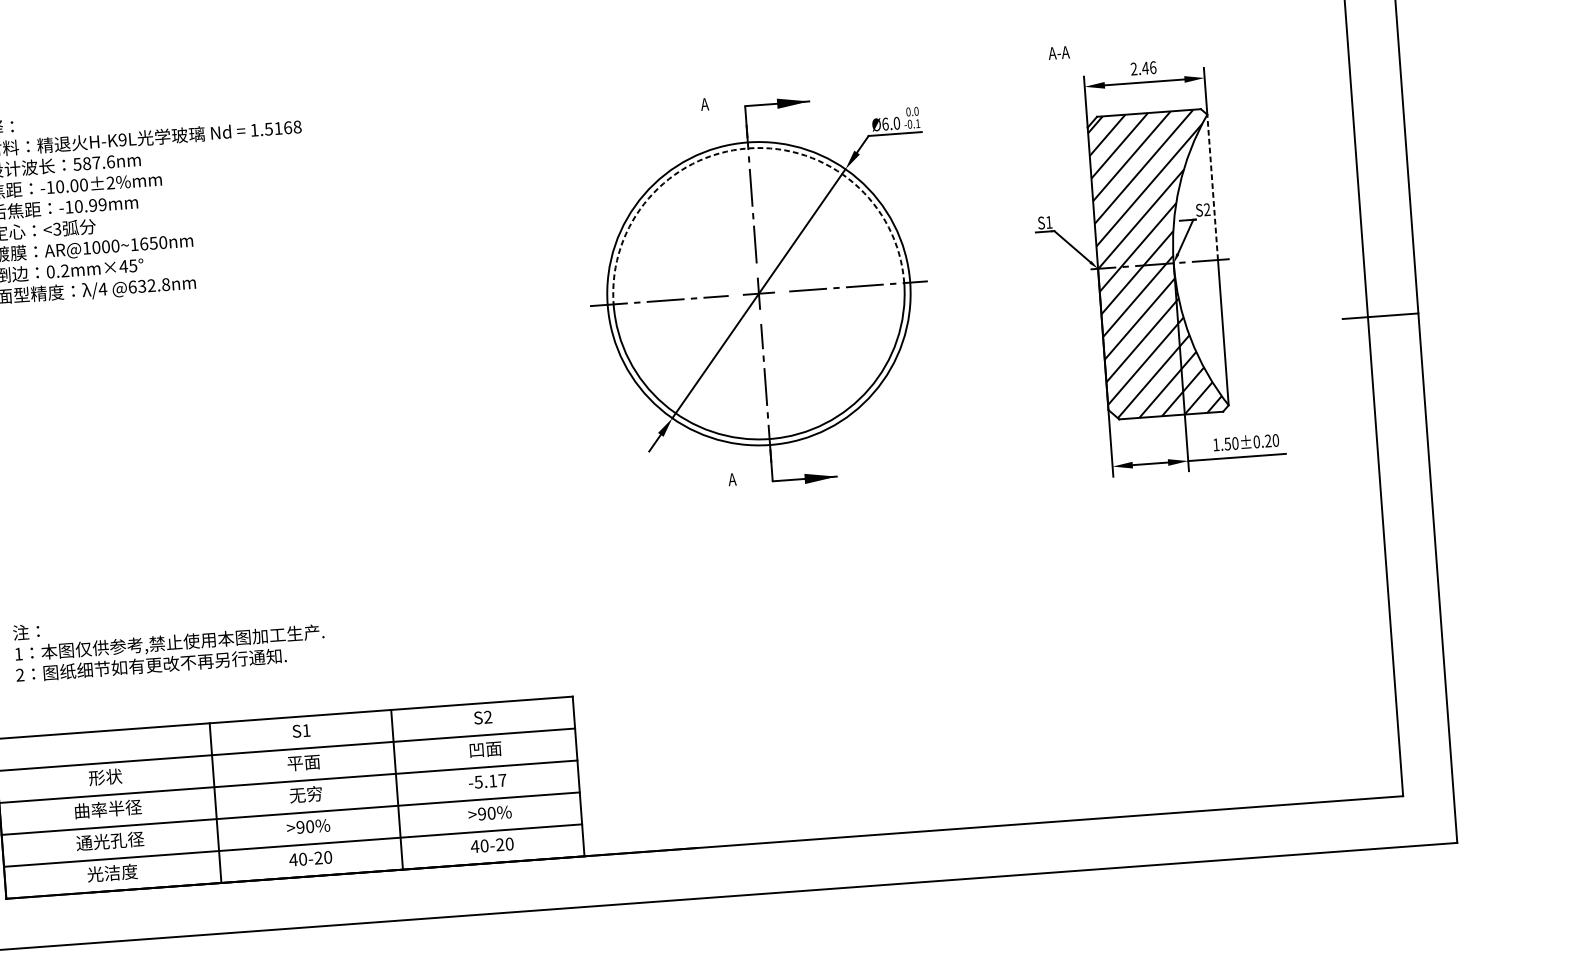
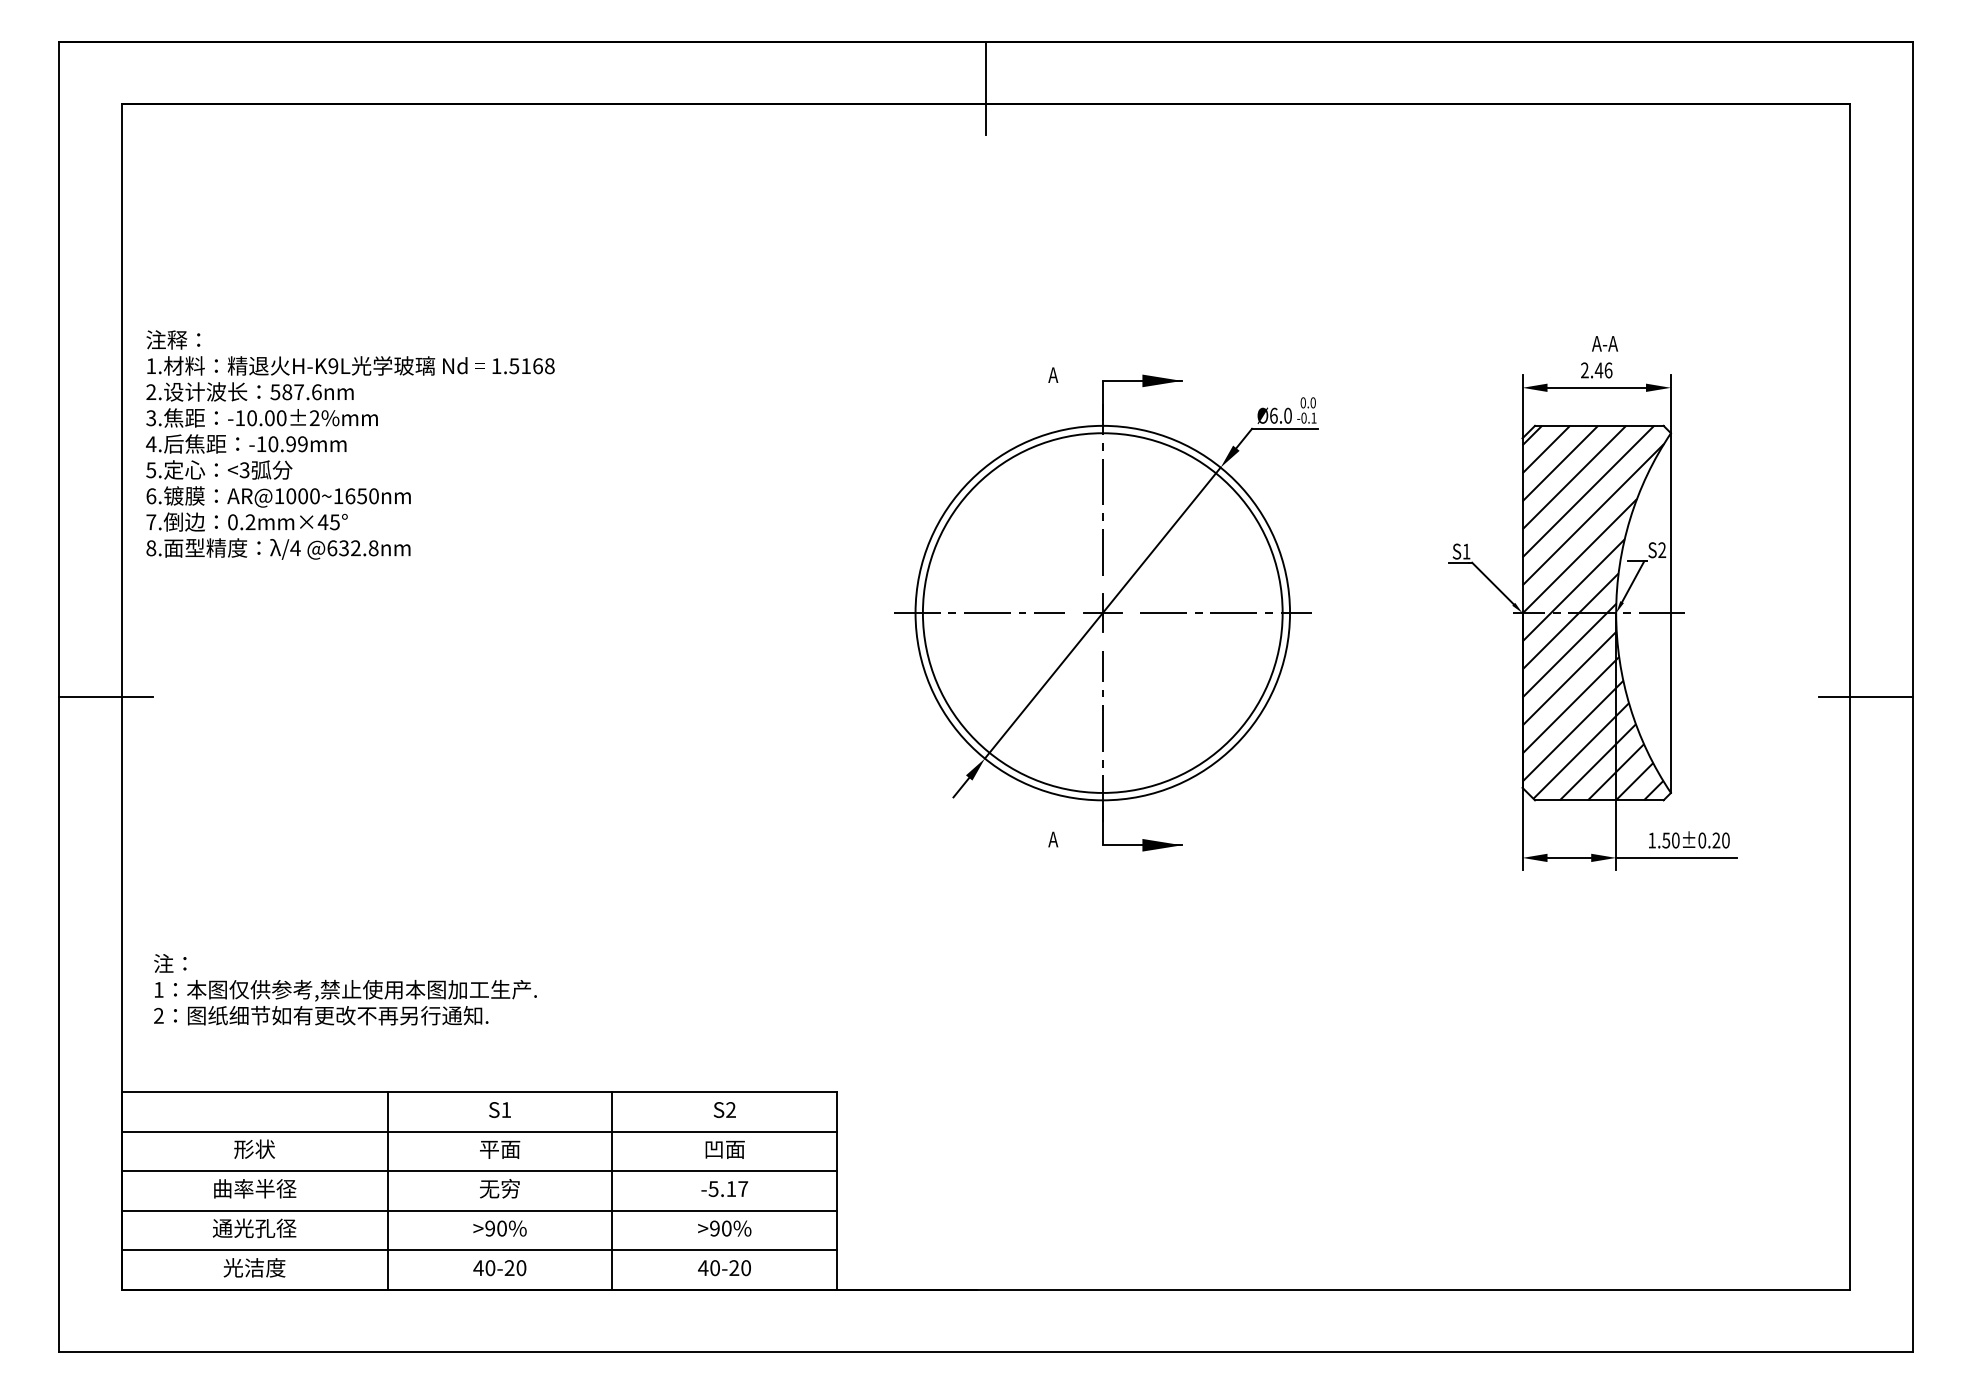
text: (1059, 52) -> (1605, 343), moved
arc: (748, 148) -> (1102, 433), dashed -> solid
line: (1212, 187) -> (1670, 523), dashed -> solid

